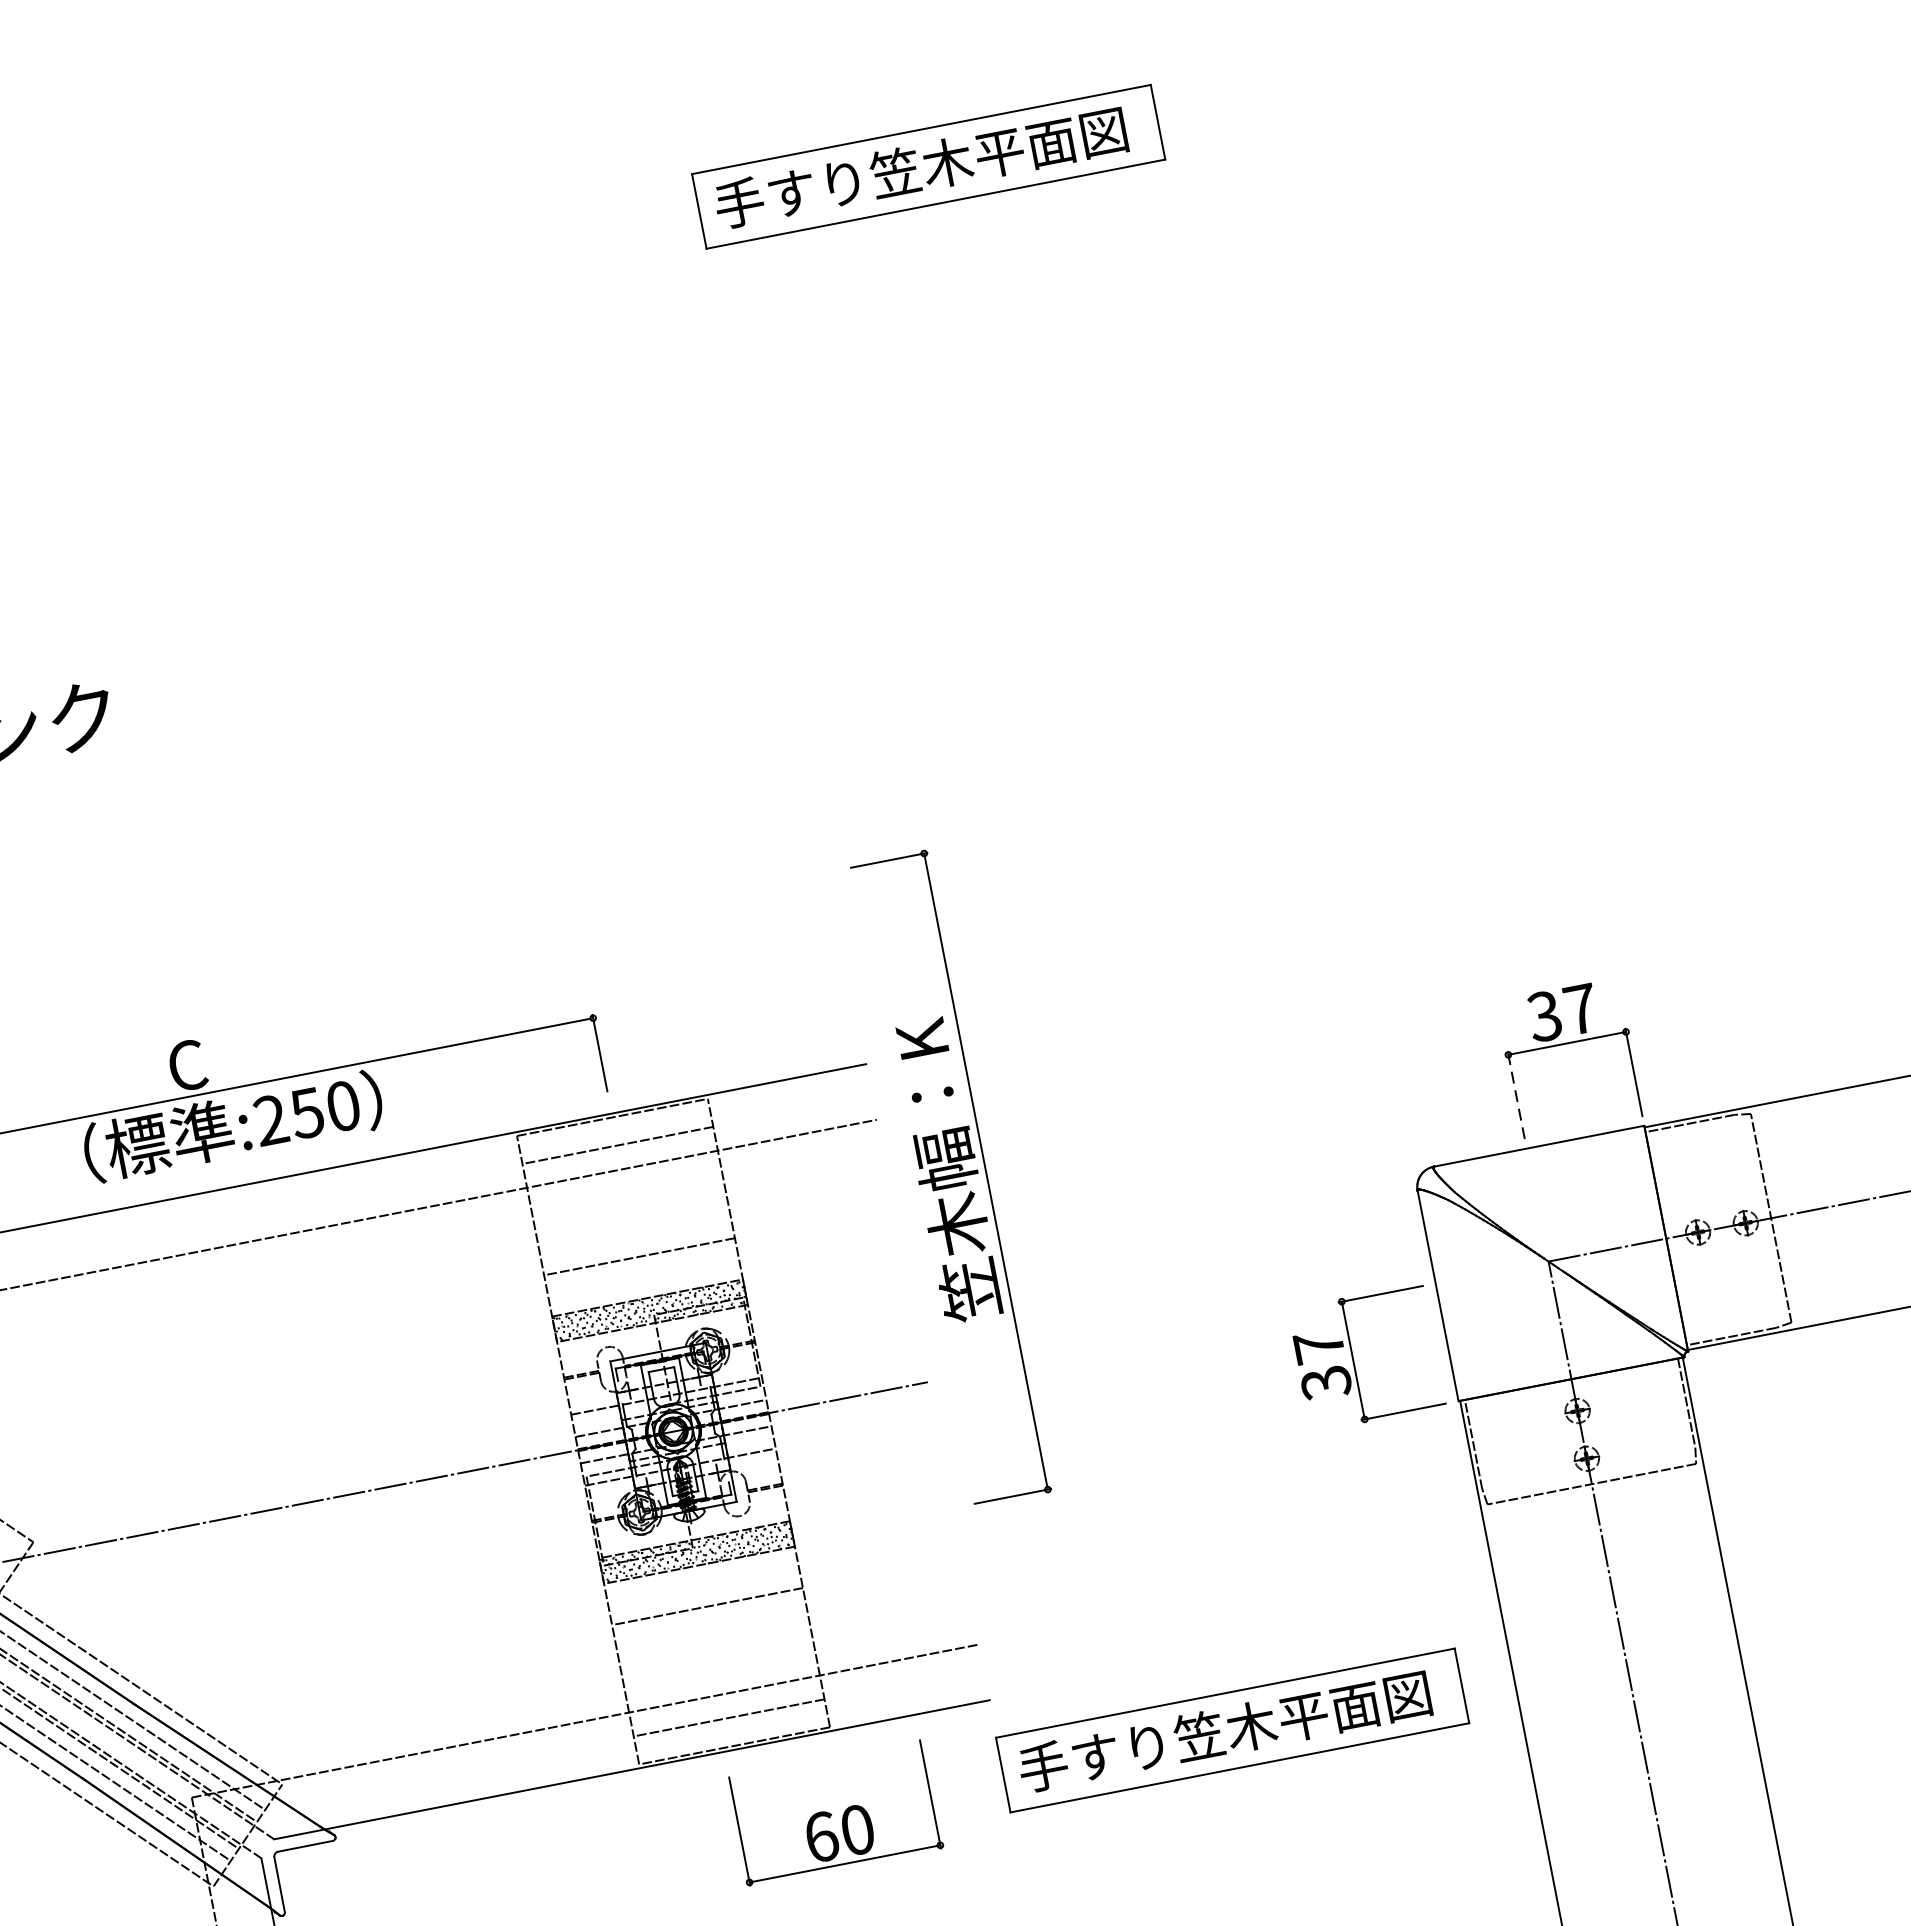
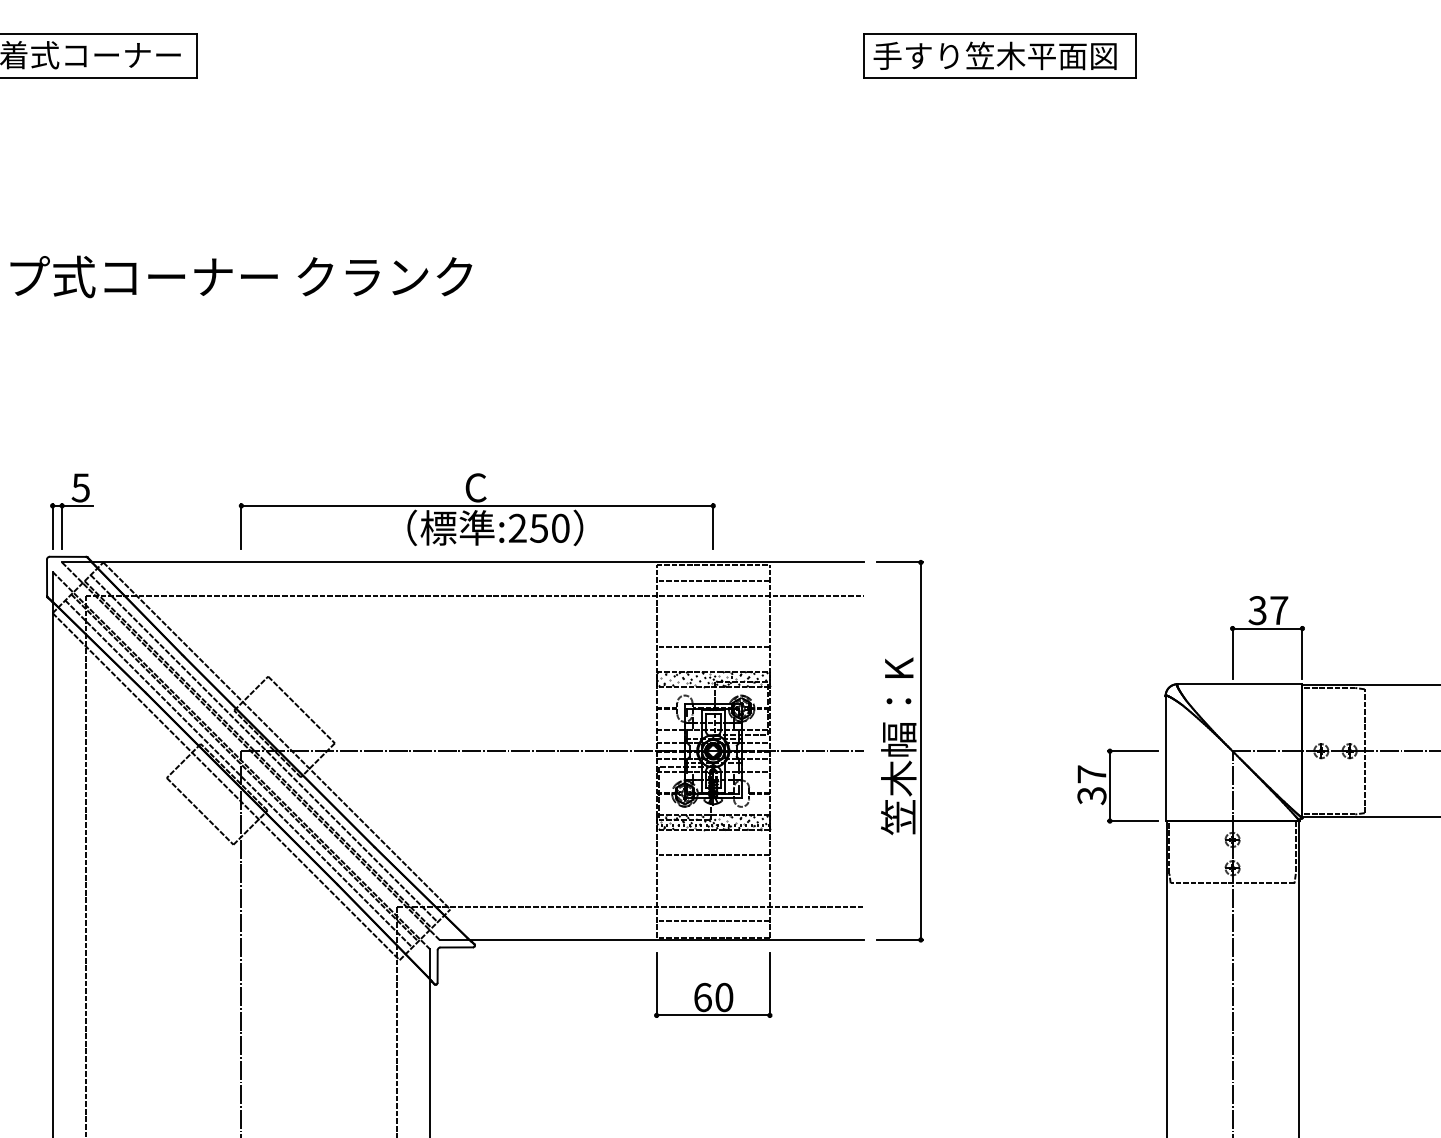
line: (1516, 1095) -> (1232, 652), dashed -> solid
part: (950, 1179) -> (899, 751), moved
part: (1231, 1729) -> (999, 983), removed
part: (835, 1811) -> (713, 984), moved

